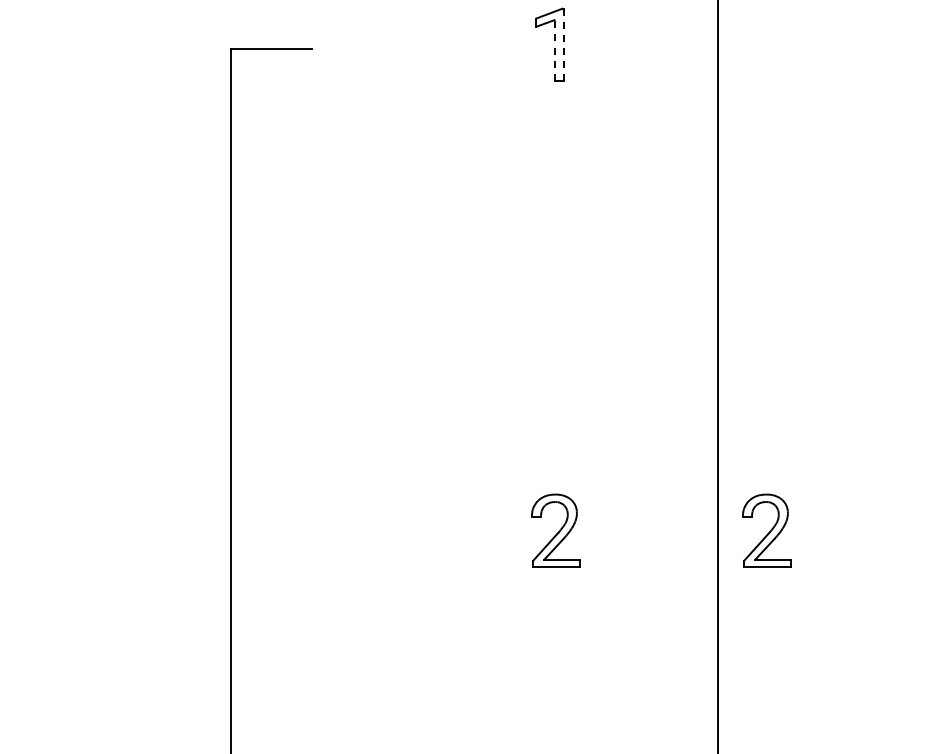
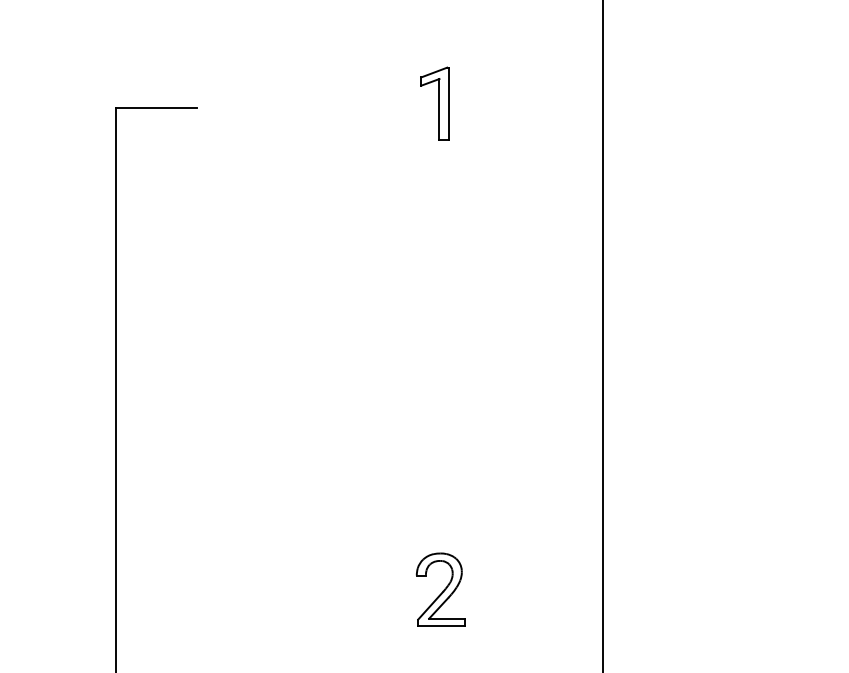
line: (563, 45) -> (448, 104), dashed -> solid
line: (554, 49) -> (439, 108), dashed -> solid
part: (766, 530) -> (651, 589), removed

